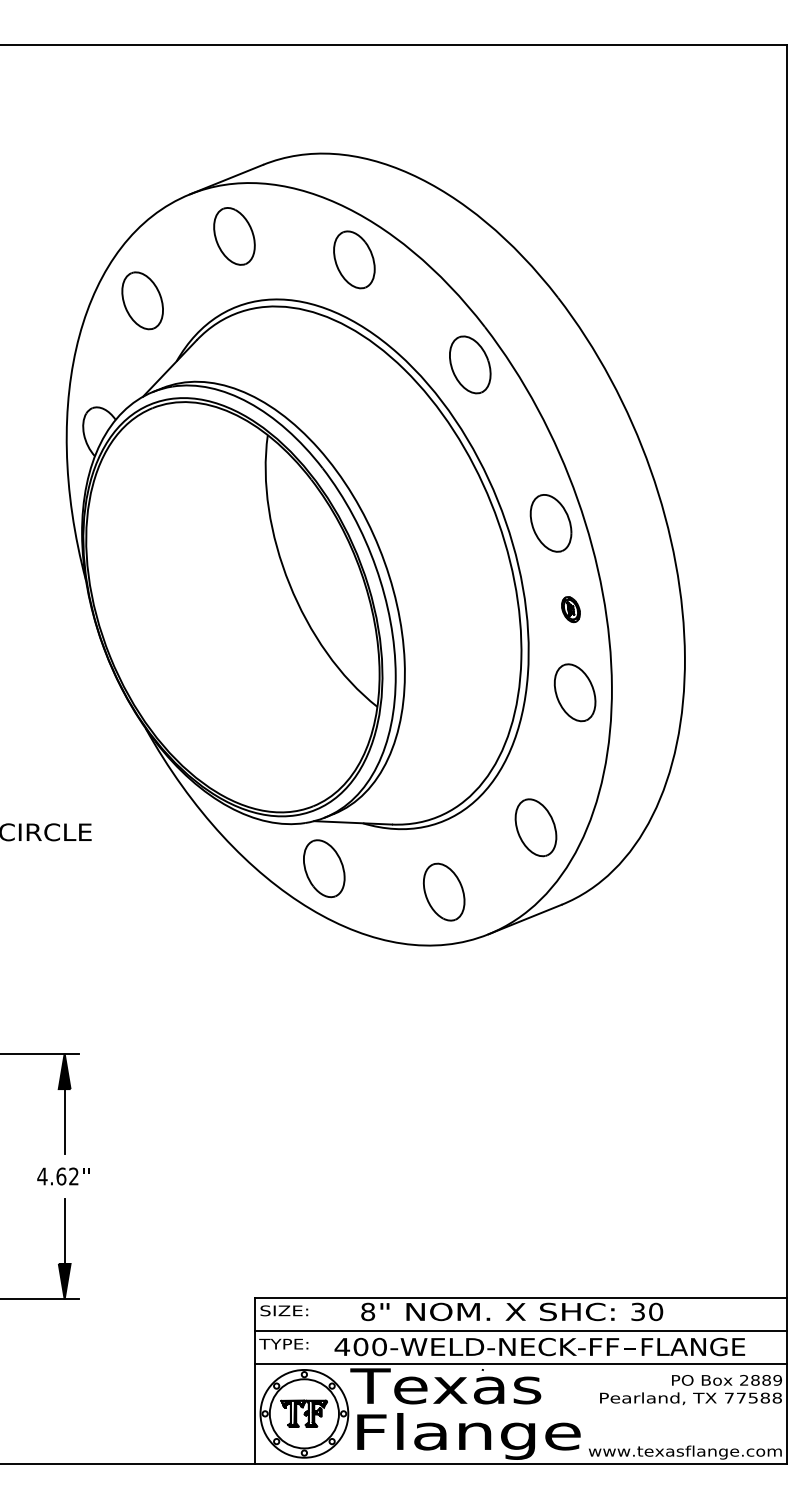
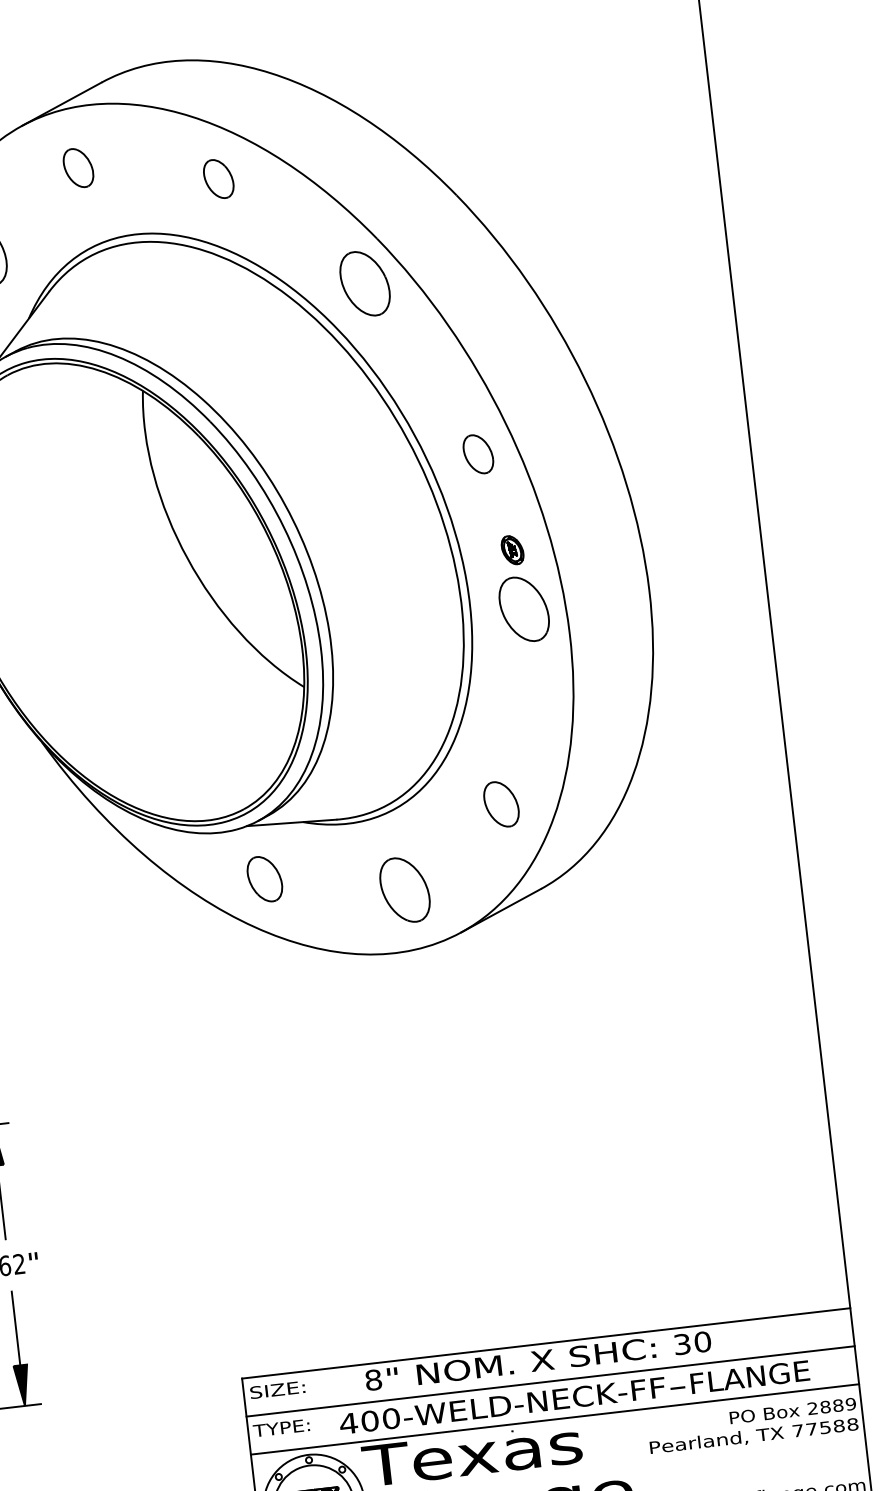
part: (234, 236) -> (78, 168), size x0.6
part: (354, 259) -> (218, 178), size x0.6
part: (550, 523) -> (477, 454), size x0.6
part: (574, 692) -> (523, 609), moved
part: (535, 827) -> (500, 804), size x0.7
part: (324, 868) -> (265, 878), size x0.7

